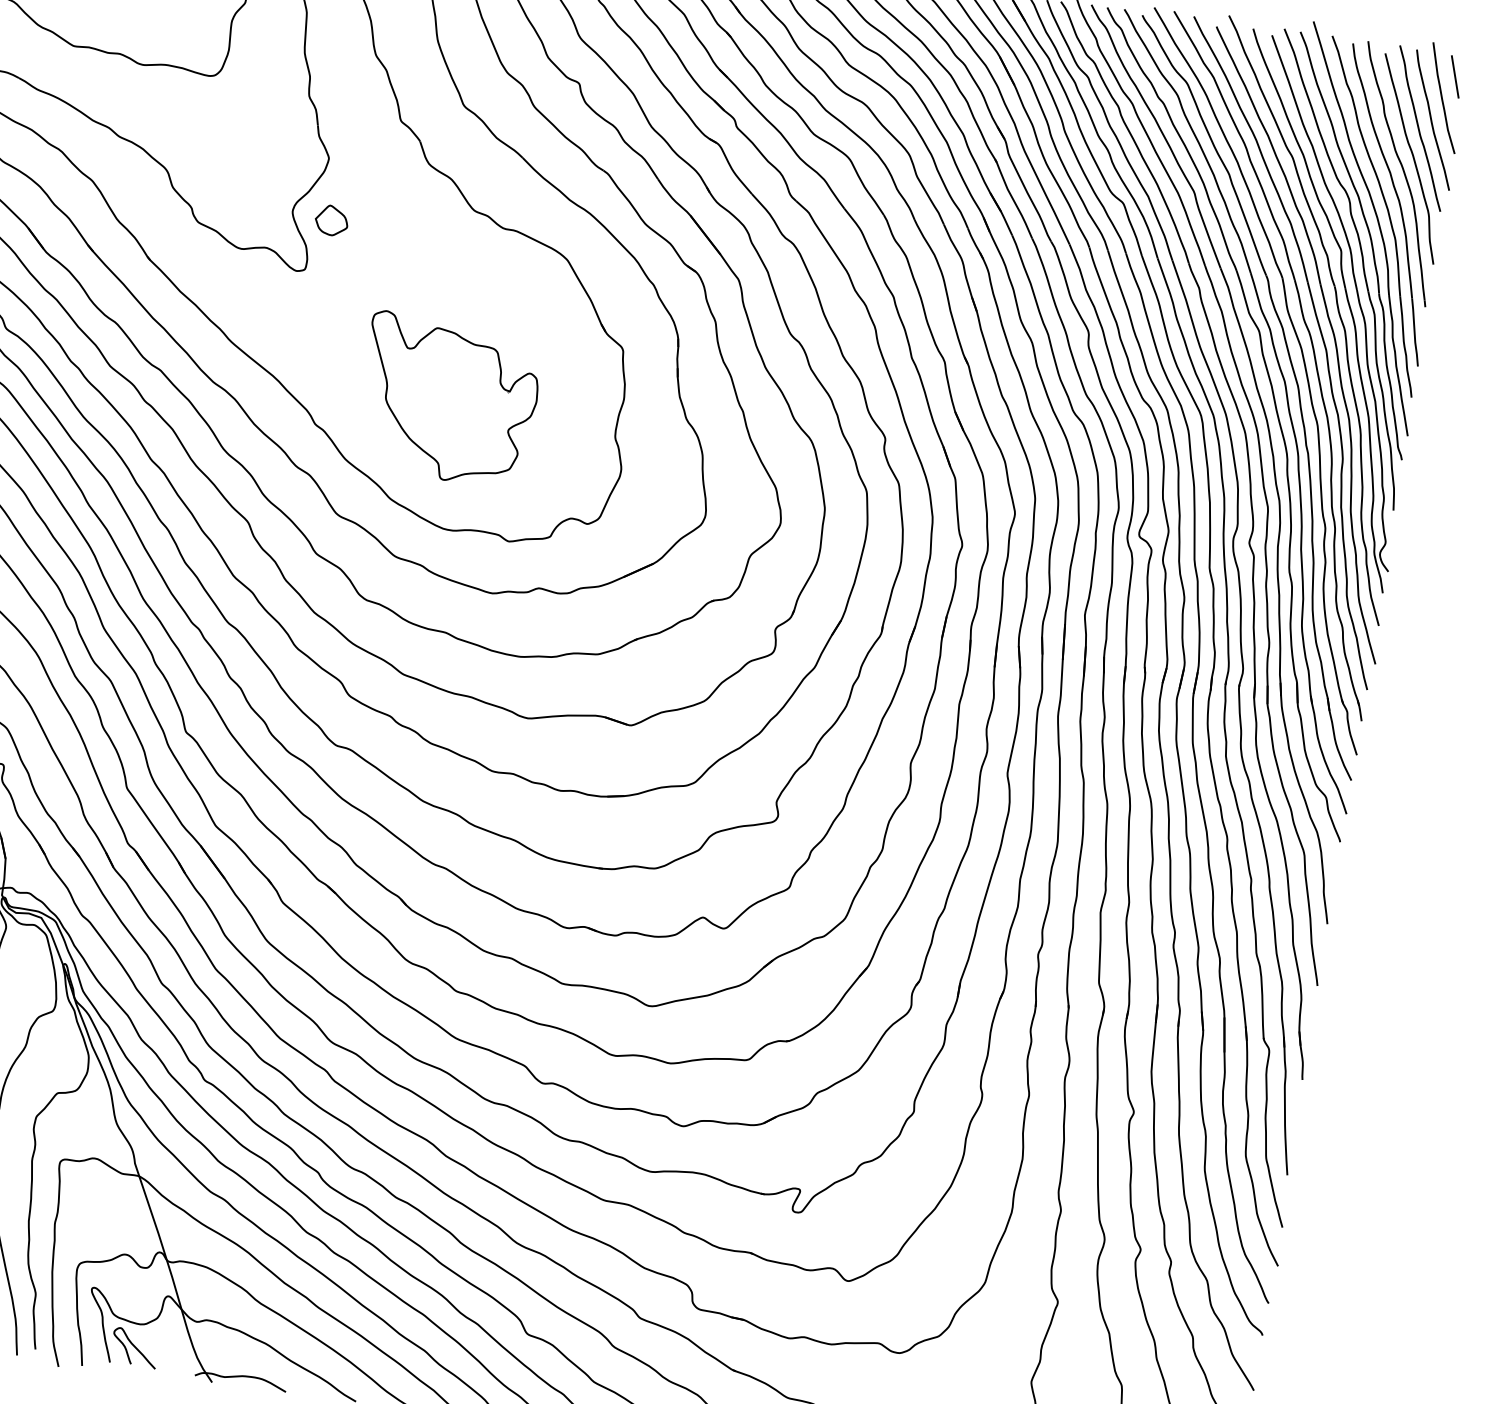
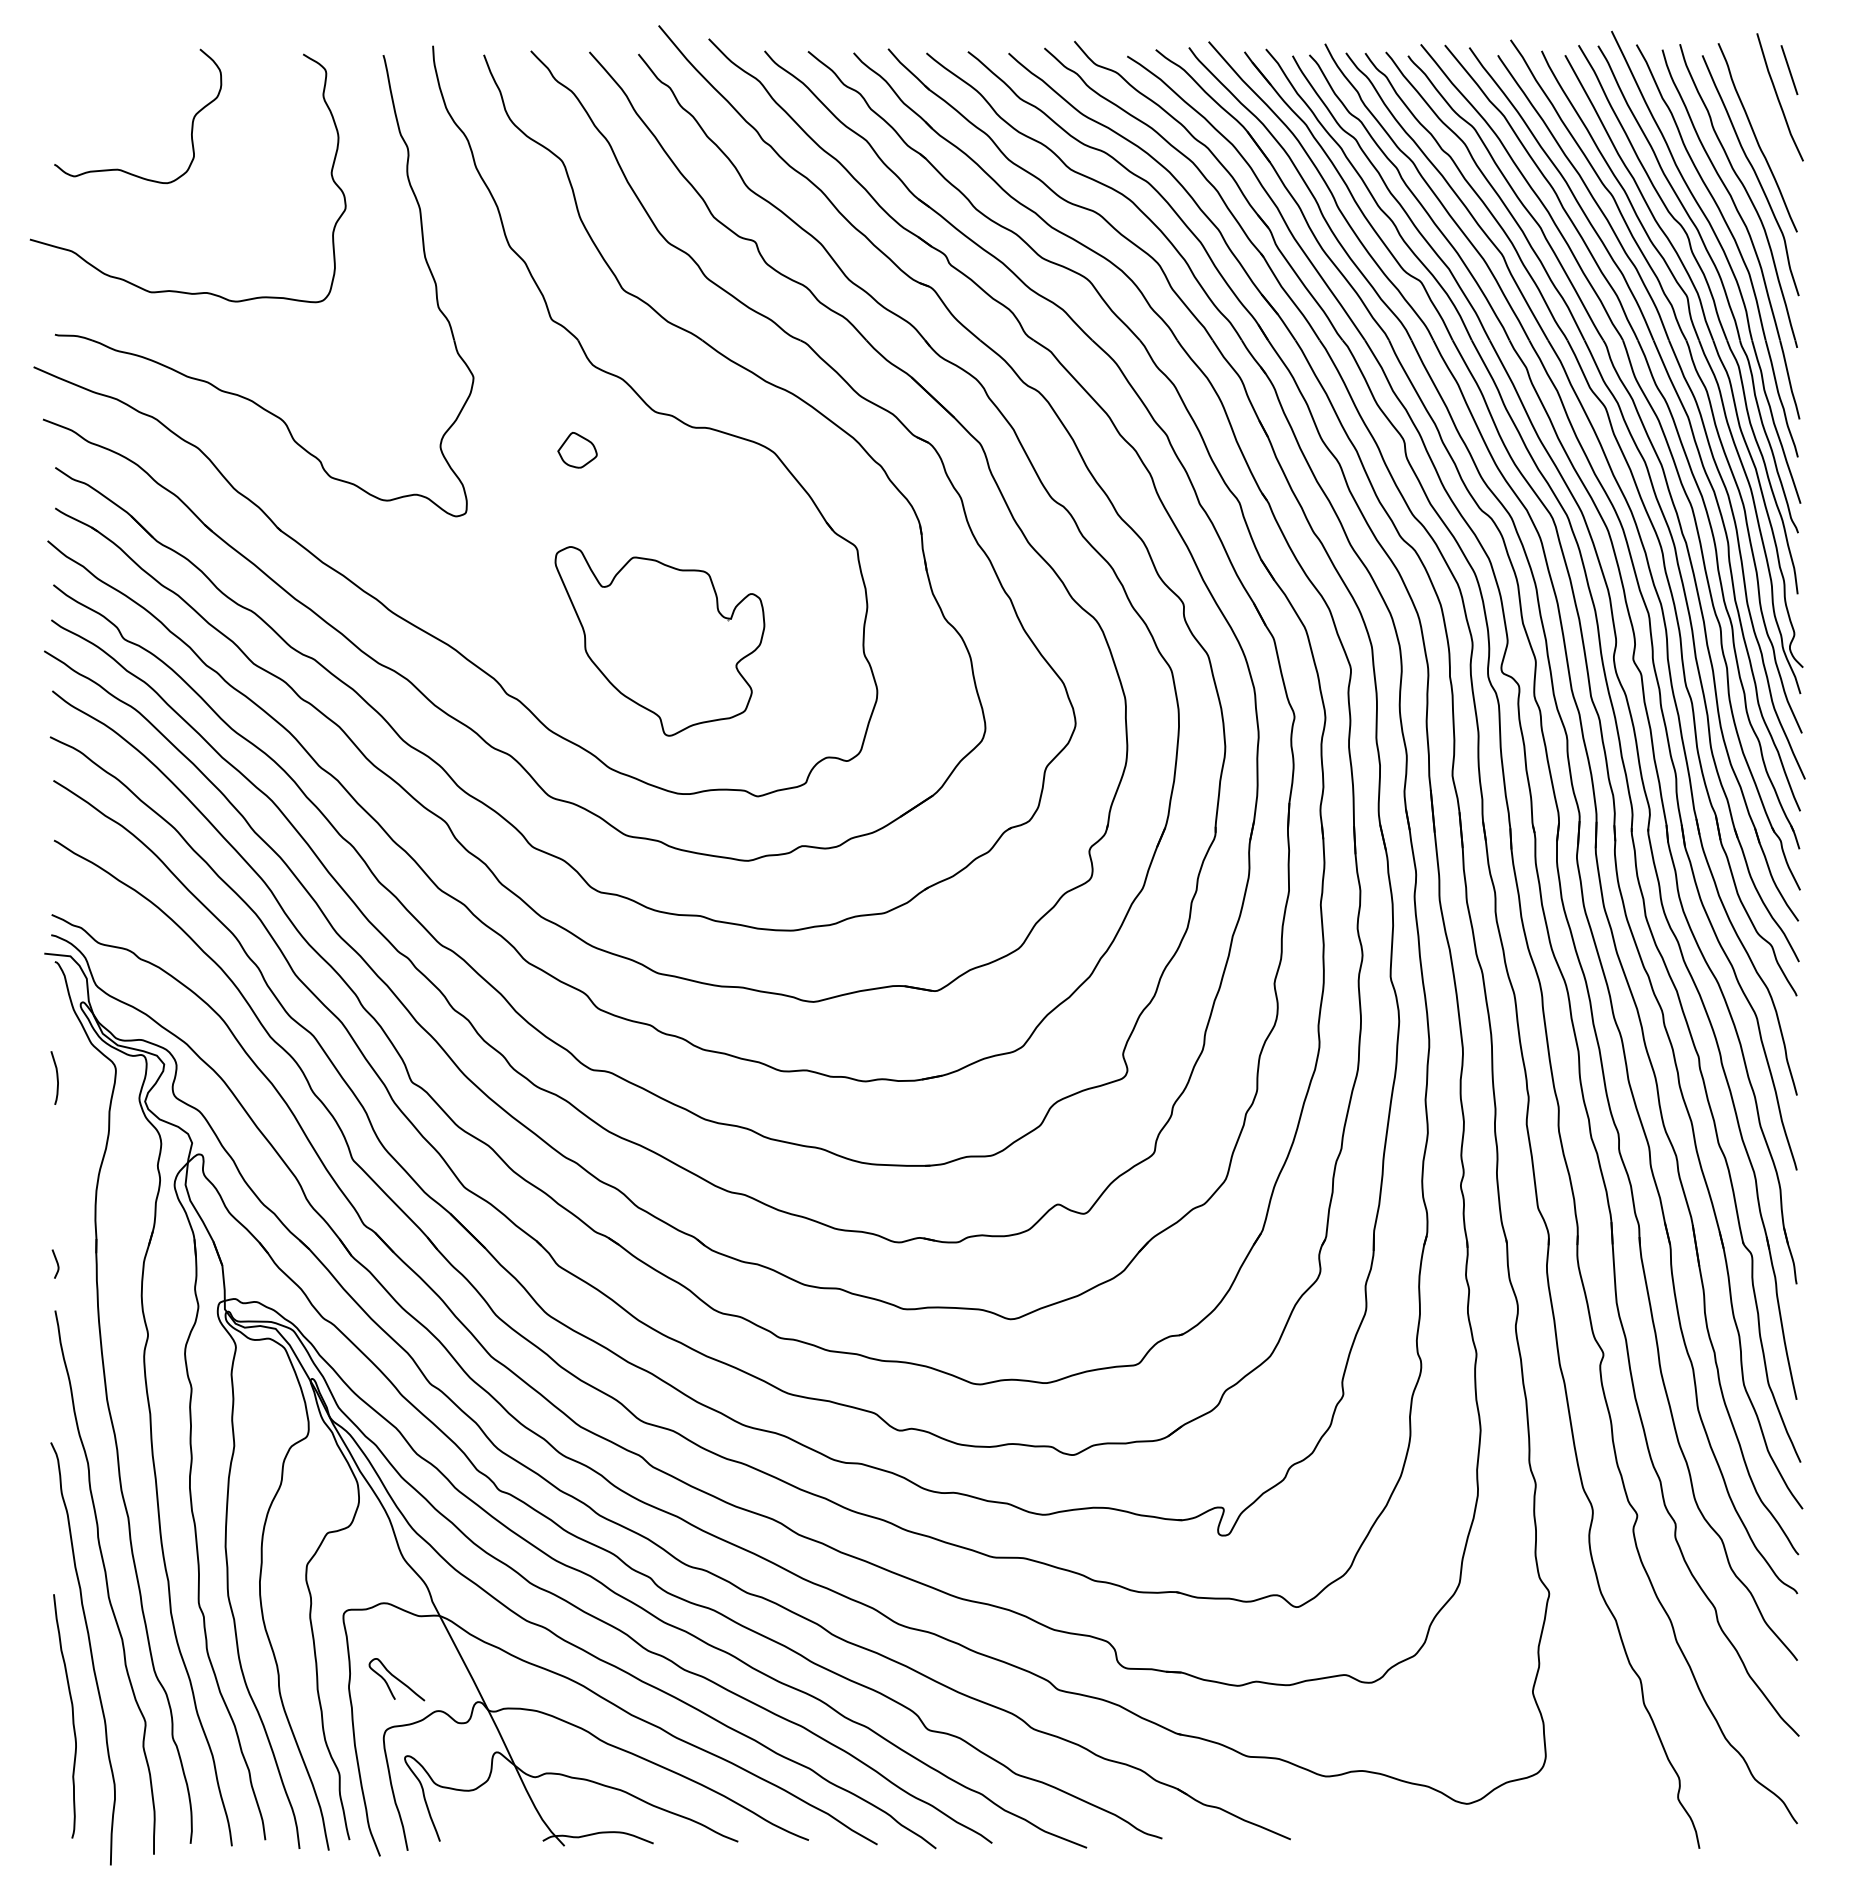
curve: (1432, 120) -> (1770, 125), removed
part: (331, 220) -> (577, 450), moved
curve: (134, 1347) -> (396, 1679), moved

